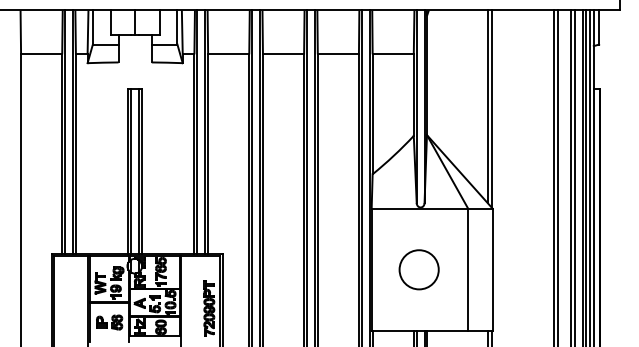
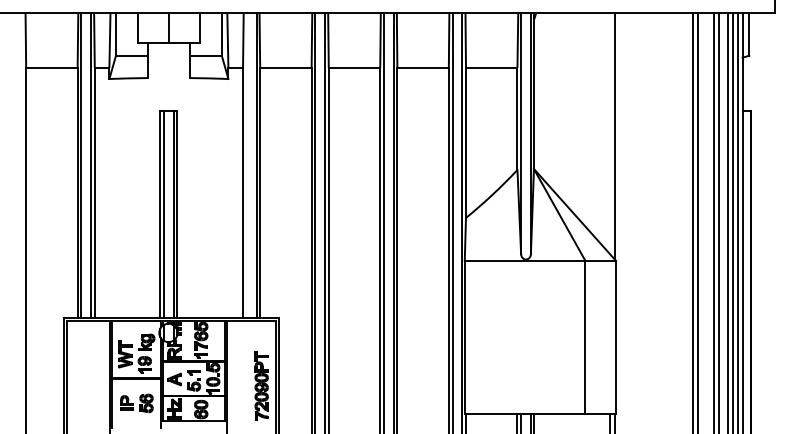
line: (487, 106) -> (609, 133), removed
line: (197, 131) -> (246, 164), removed
circle: (418, 269) -> (523, 337), removed

